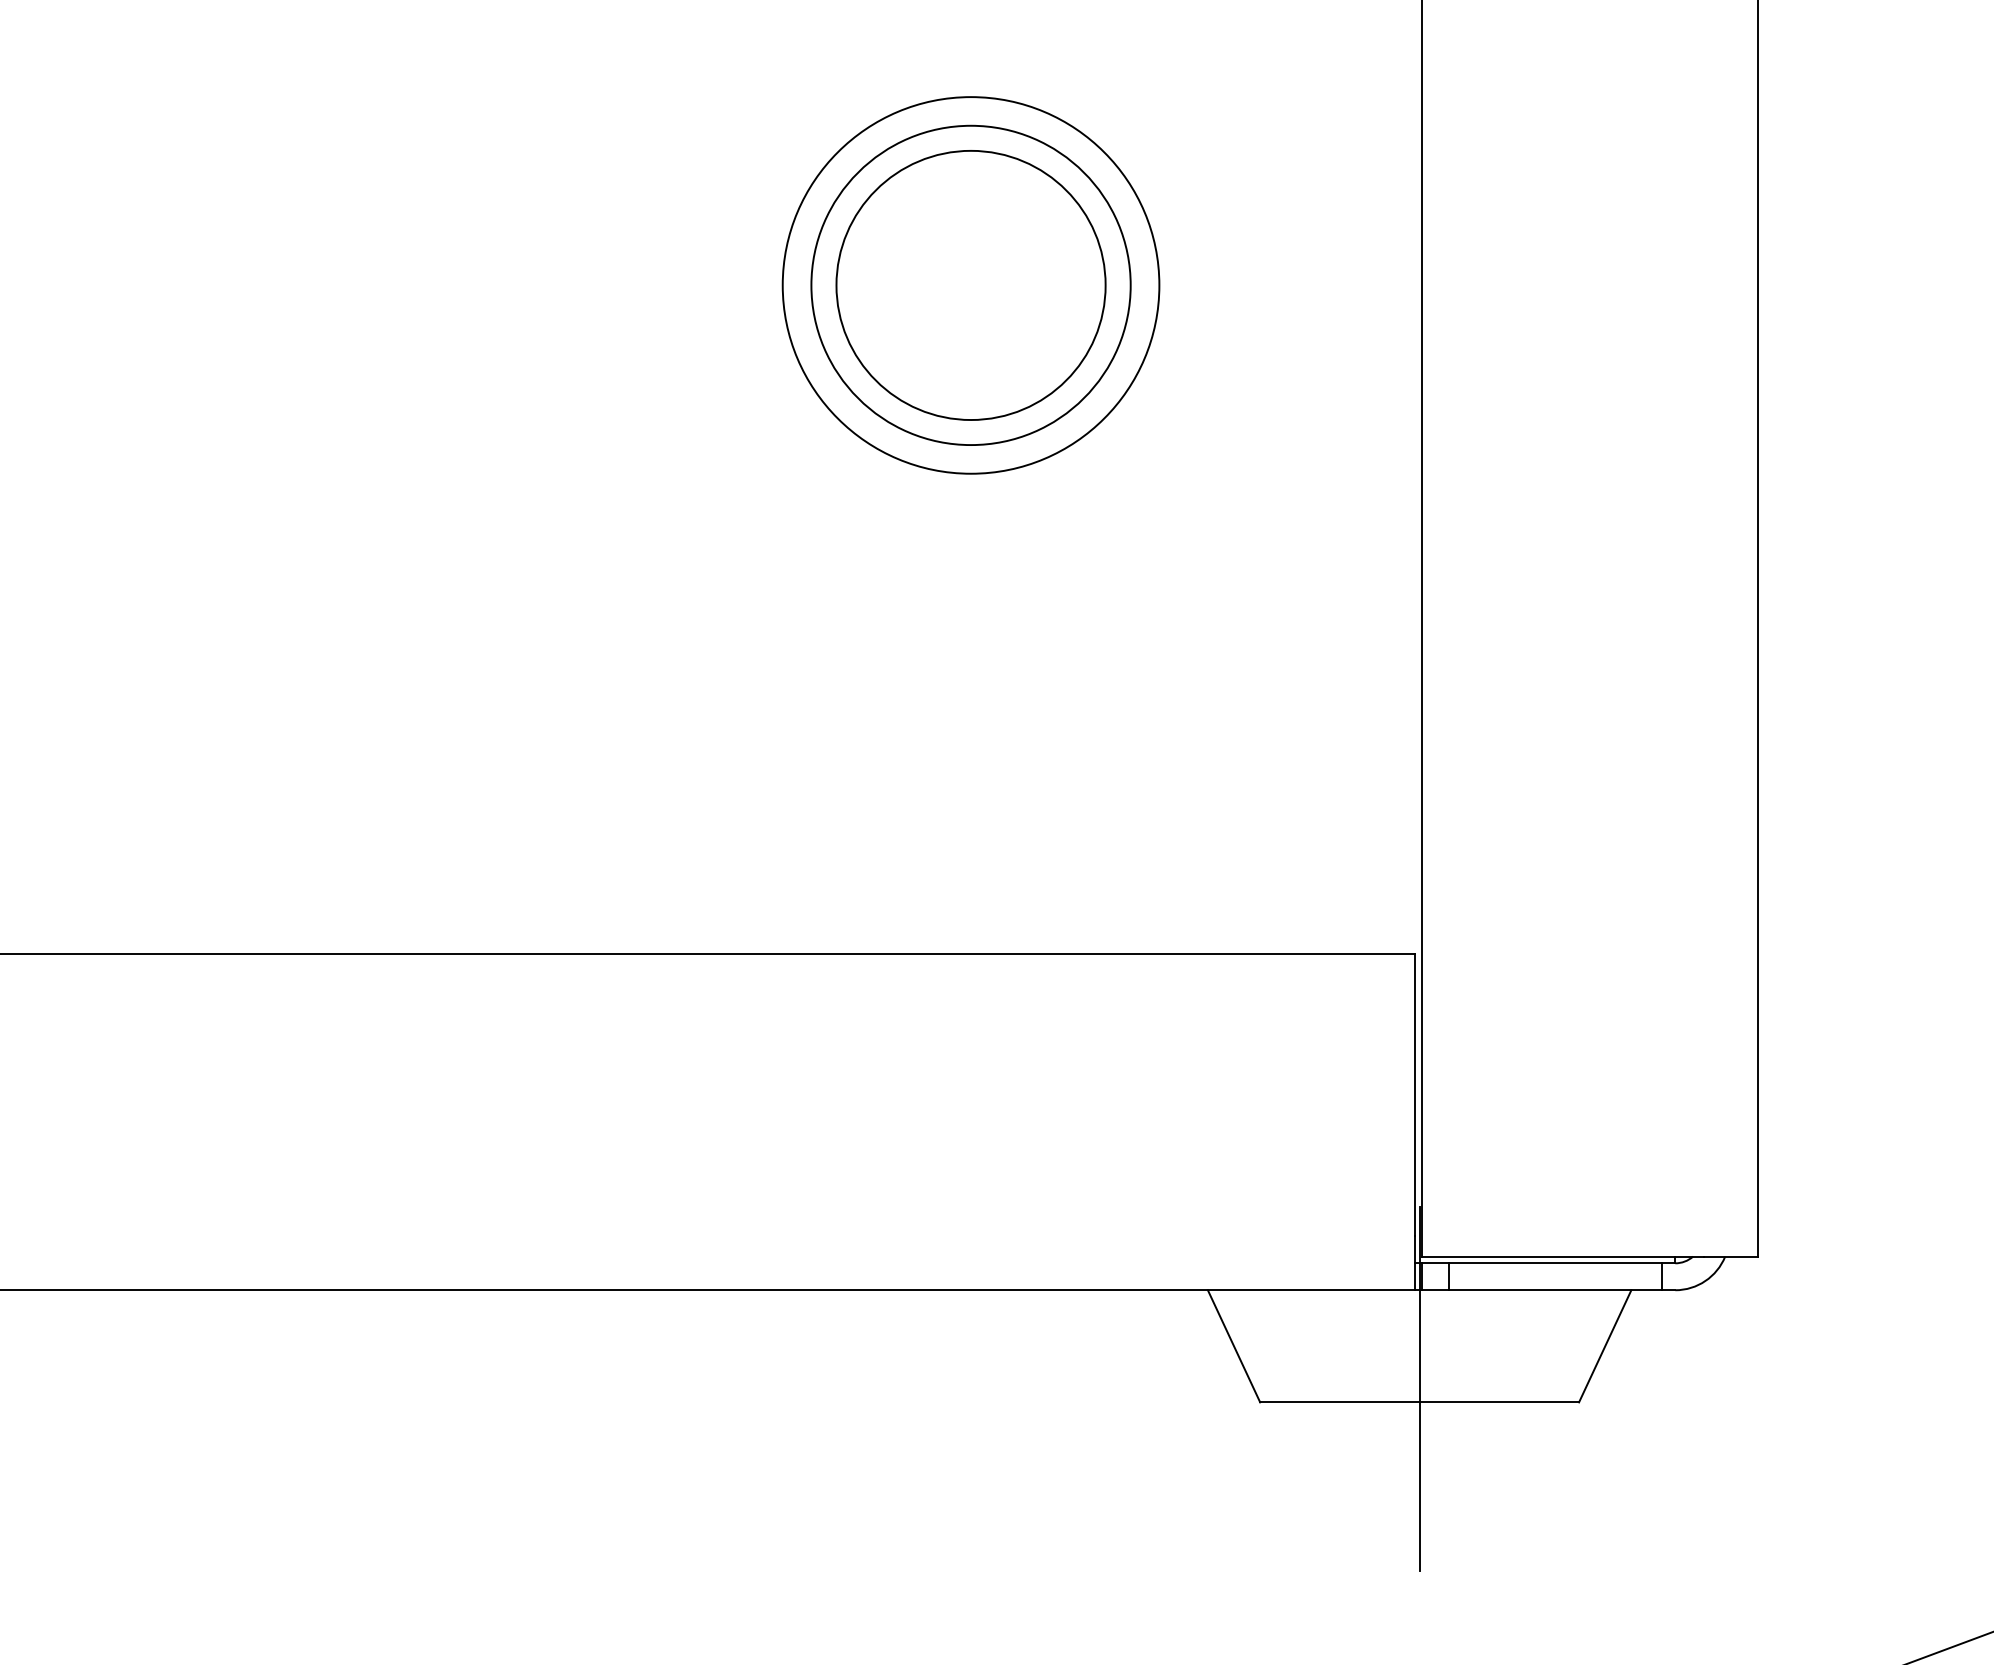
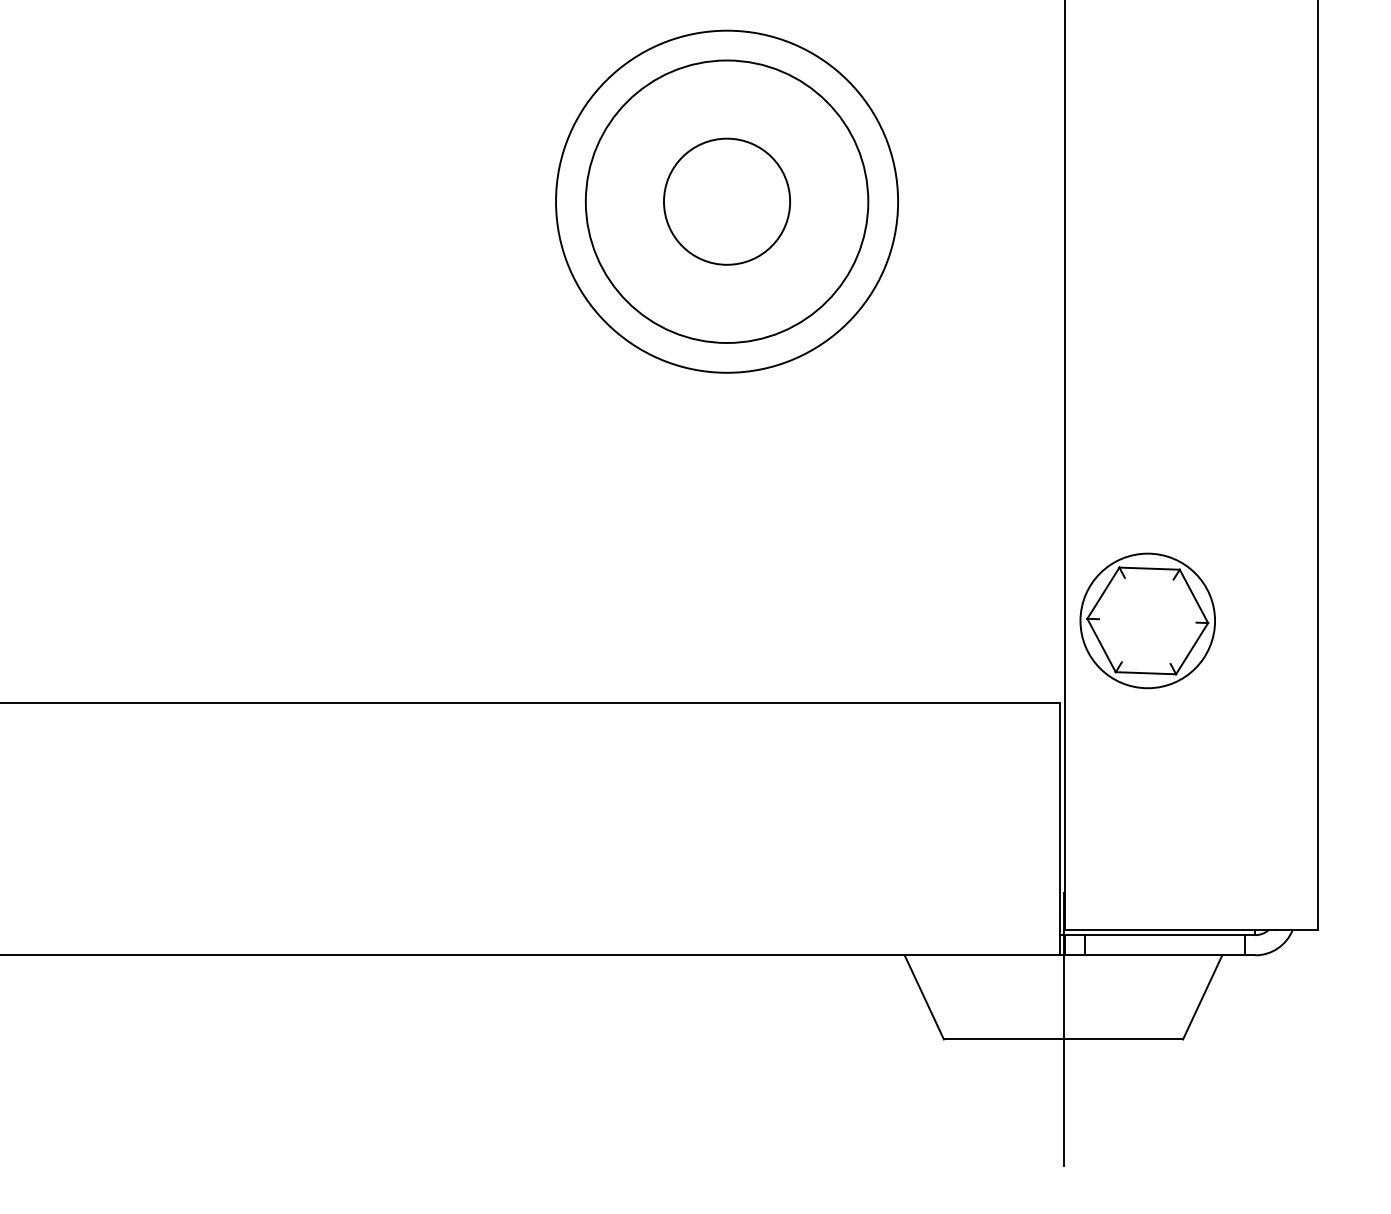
circle: (970, 285) -> (726, 201), size x0.62
circle: (971, 285) -> (727, 201), size x1.43
part: (1531, 843) -> (1147, 620), added

